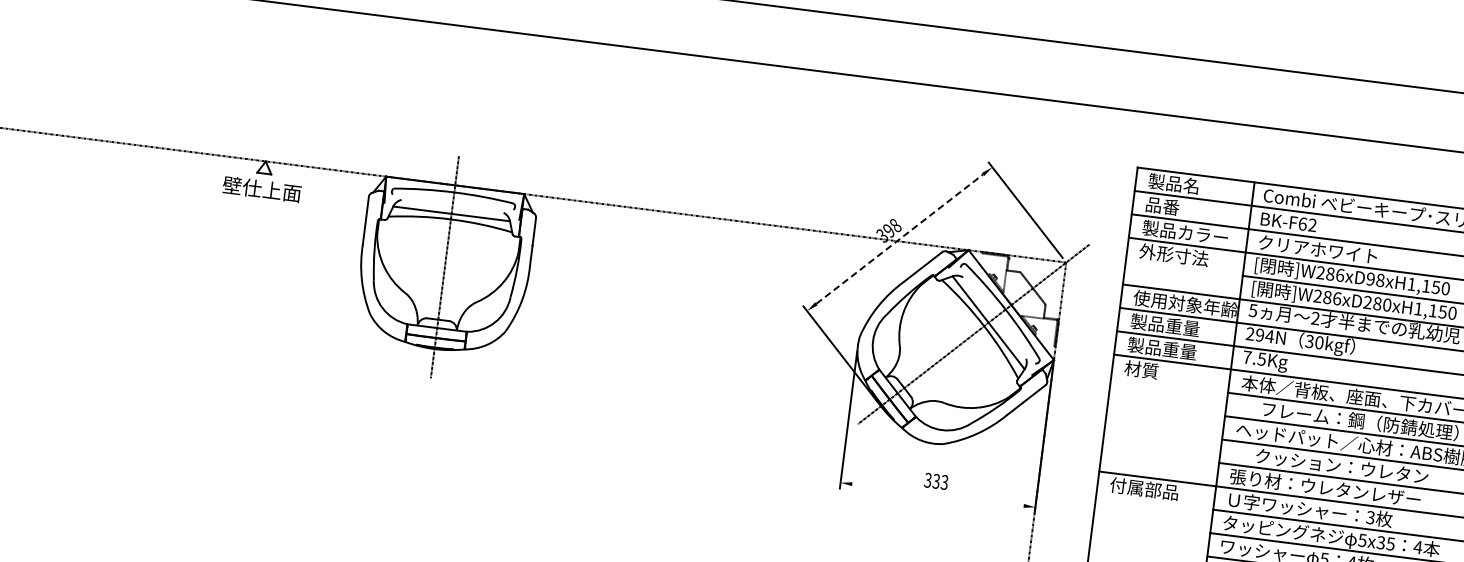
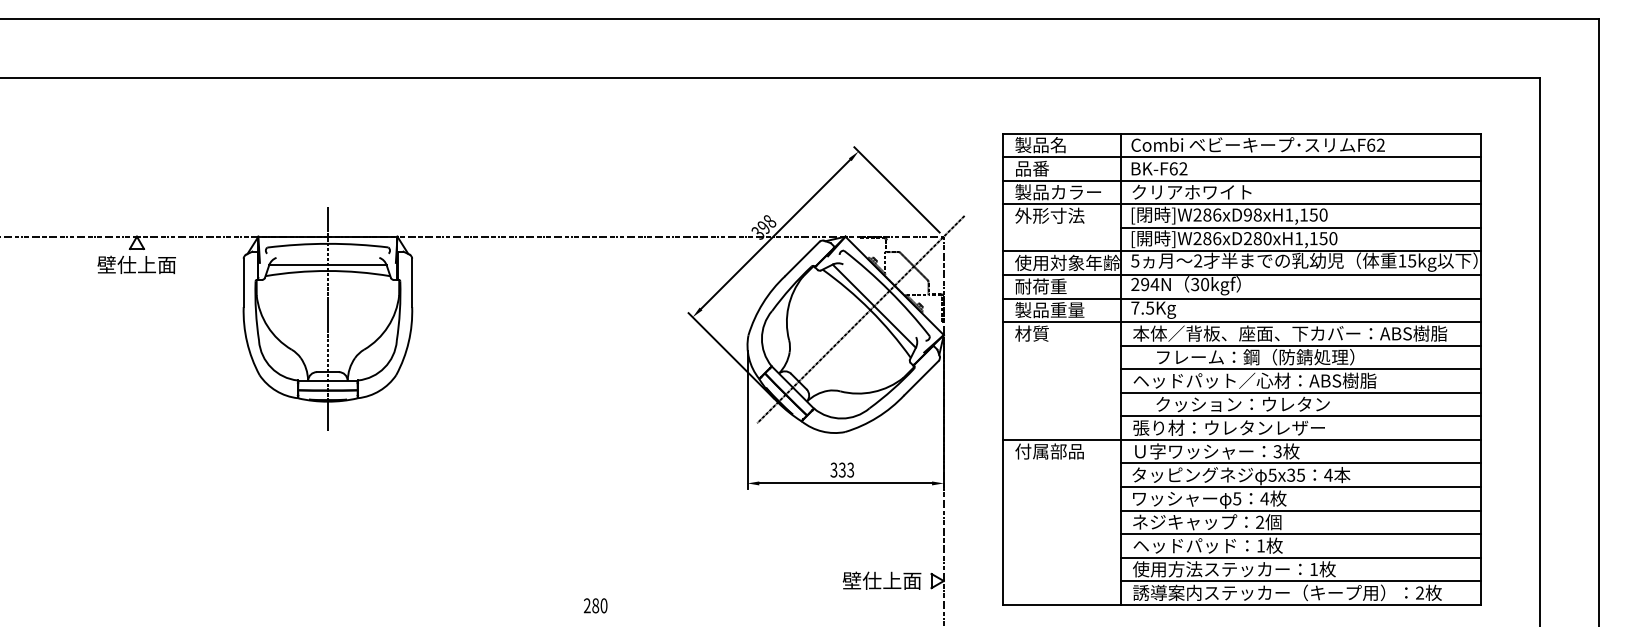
line: (900, 239) -> (776, 234), dashed -> solid
text: (1164, 325) -> (1049, 286), 製品重量 -> 耐荷重
line: (937, 495) -> (845, 483), added

